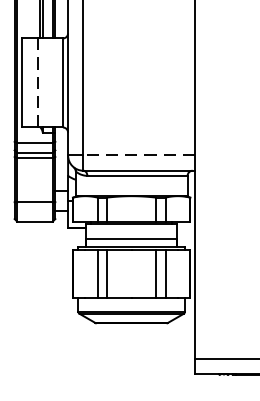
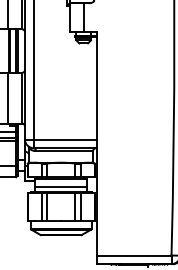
line: (37, 81) -> (7, 97), dashed -> solid
line: (139, 155) -> (65, 139), dashed -> solid

